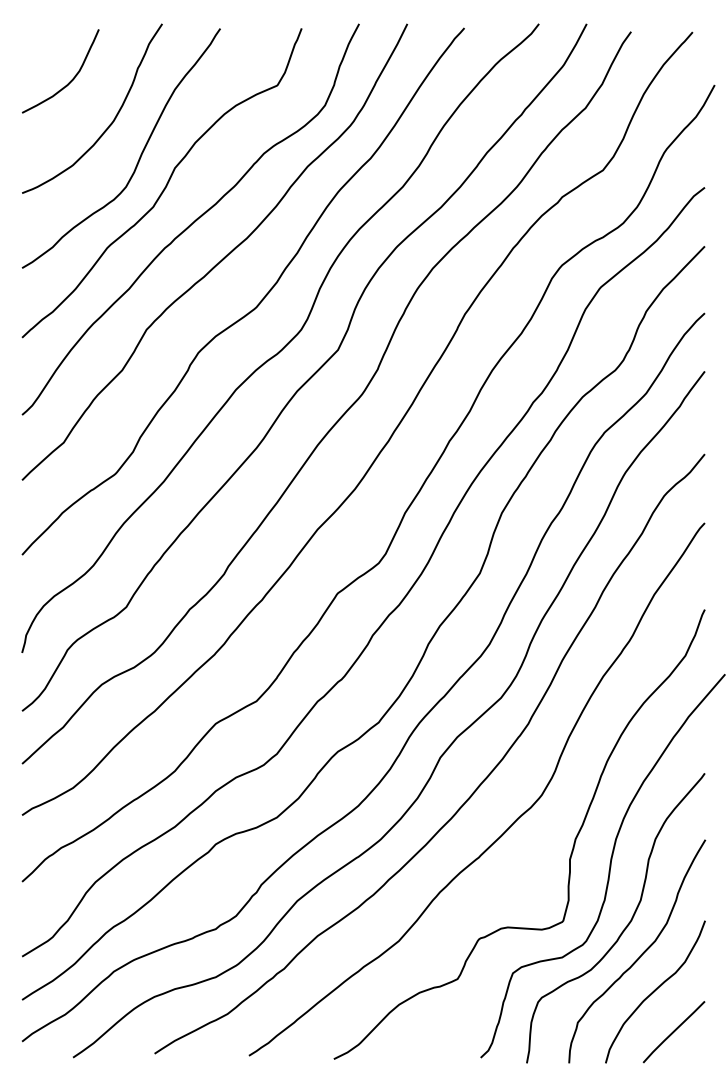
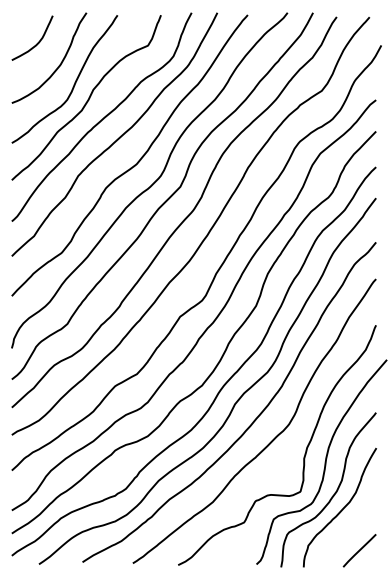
curve: (654, 992) -> (349, 529), removed

